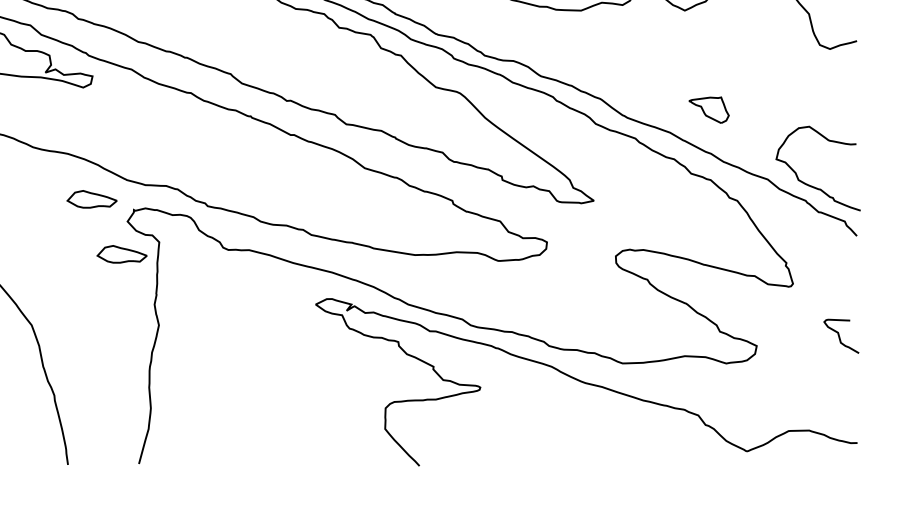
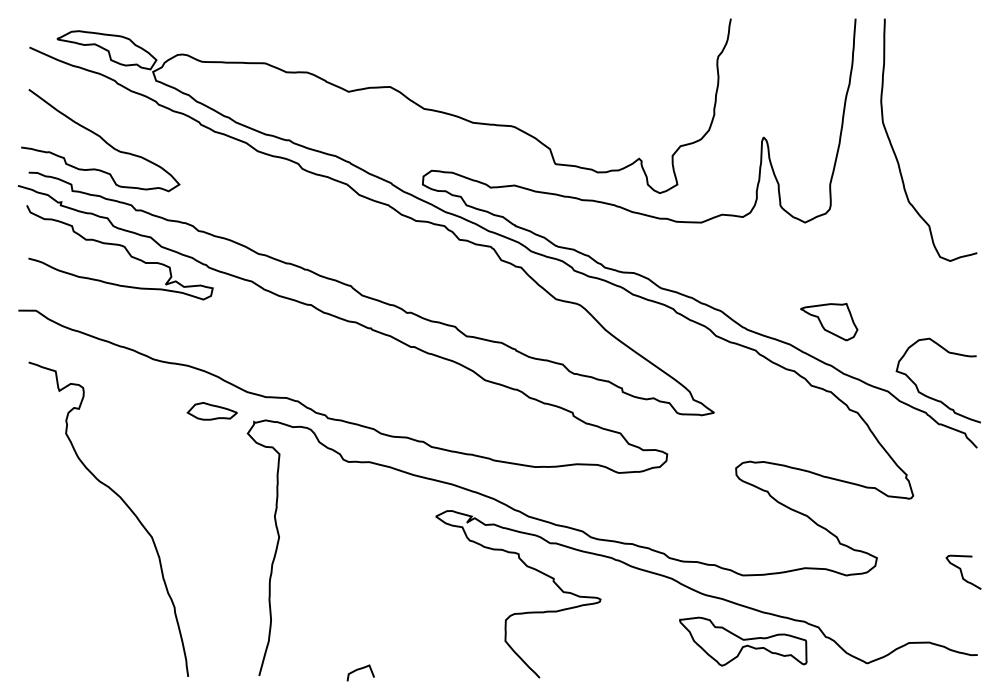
part: (709, 110) -> (829, 322), size x1.43
part: (121, 254) -> (241, 466), removed
curve: (840, 336) -> (962, 572), moved
part: (623, 429) -> (743, 641), added
curve: (238, 458) -> (358, 670), added

